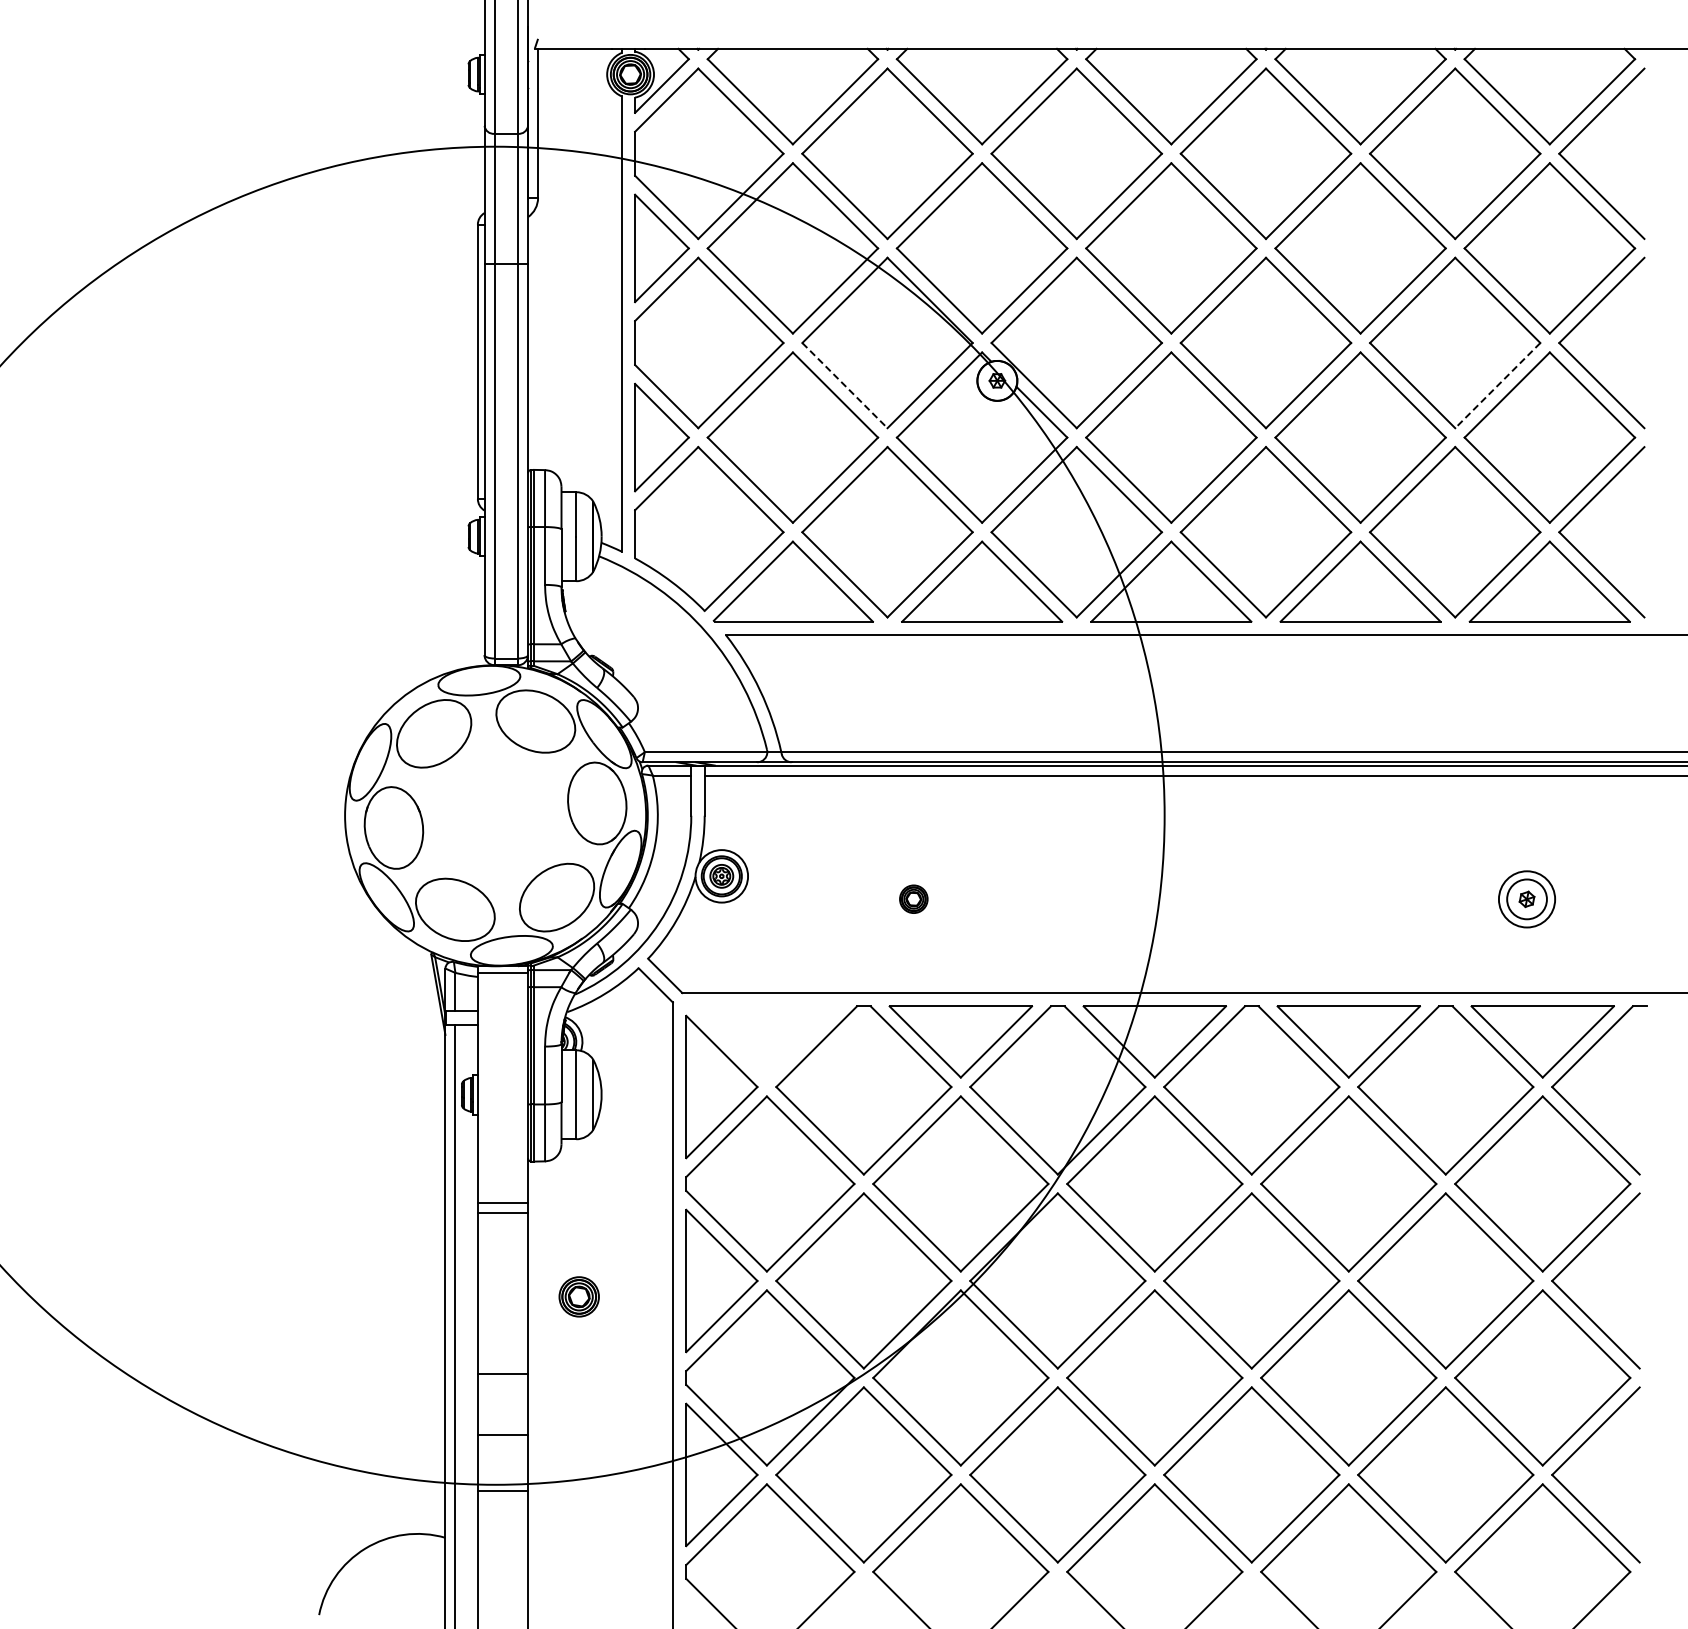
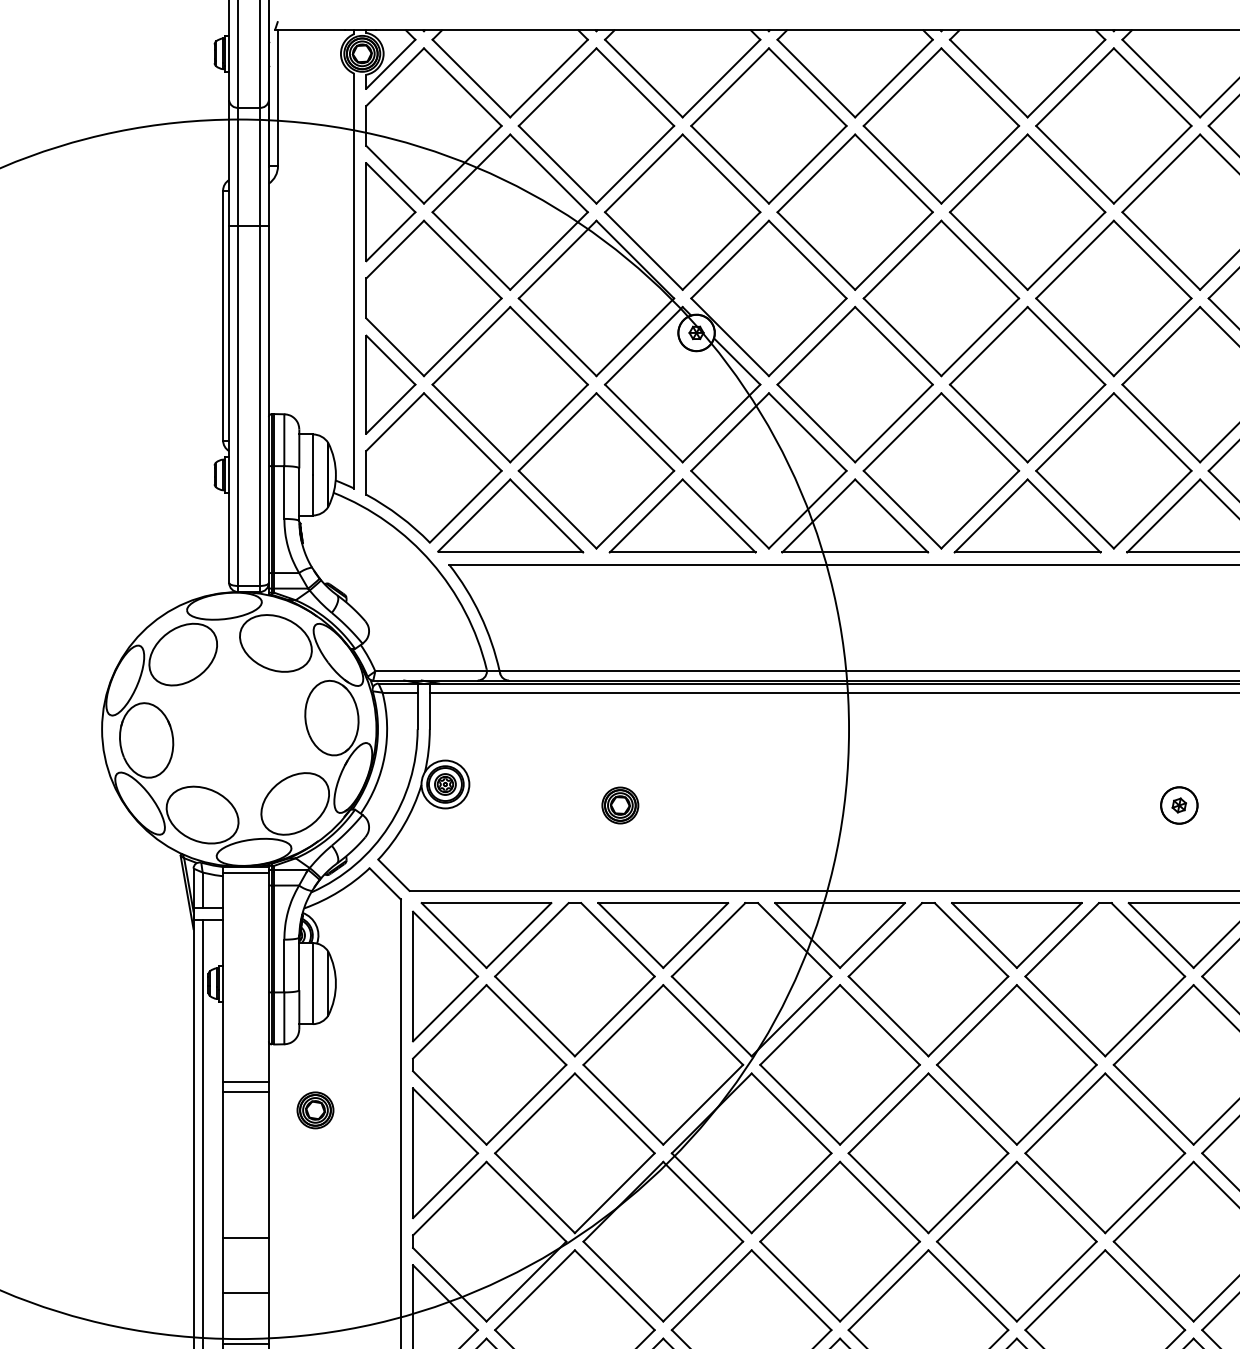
line: (845, 385) -> (558, 337), dashed -> solid
line: (1497, 385) -> (1152, 337), dashed -> solid
part: (913, 898) -> (620, 804), size x1.43
circle: (1526, 899) -> (1178, 805), size x0.71
part: (766, 1041) -> (486, 935), added
part: (578, 1296) -> (314, 1110), moved

